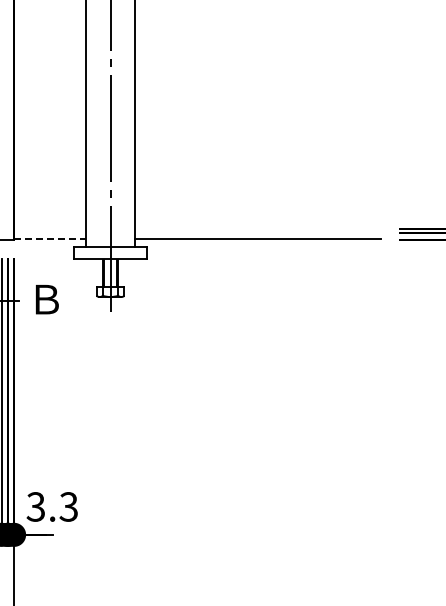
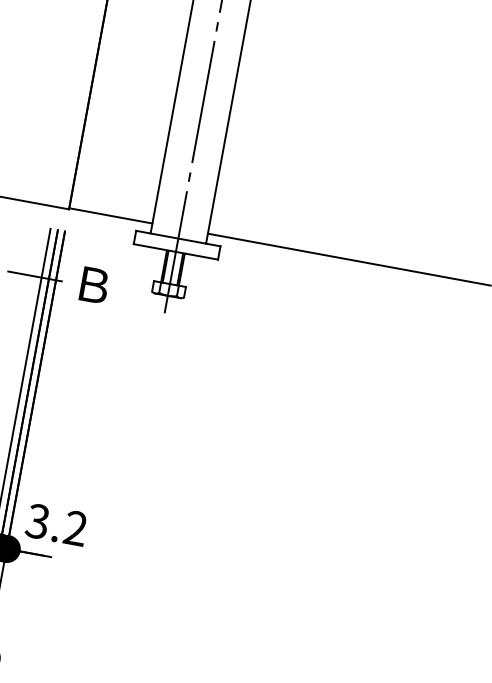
line: (50, 238) -> (111, 215), dashed -> solid
text: (68, 506) -> (75, 527), 3.3 -> 3.2

